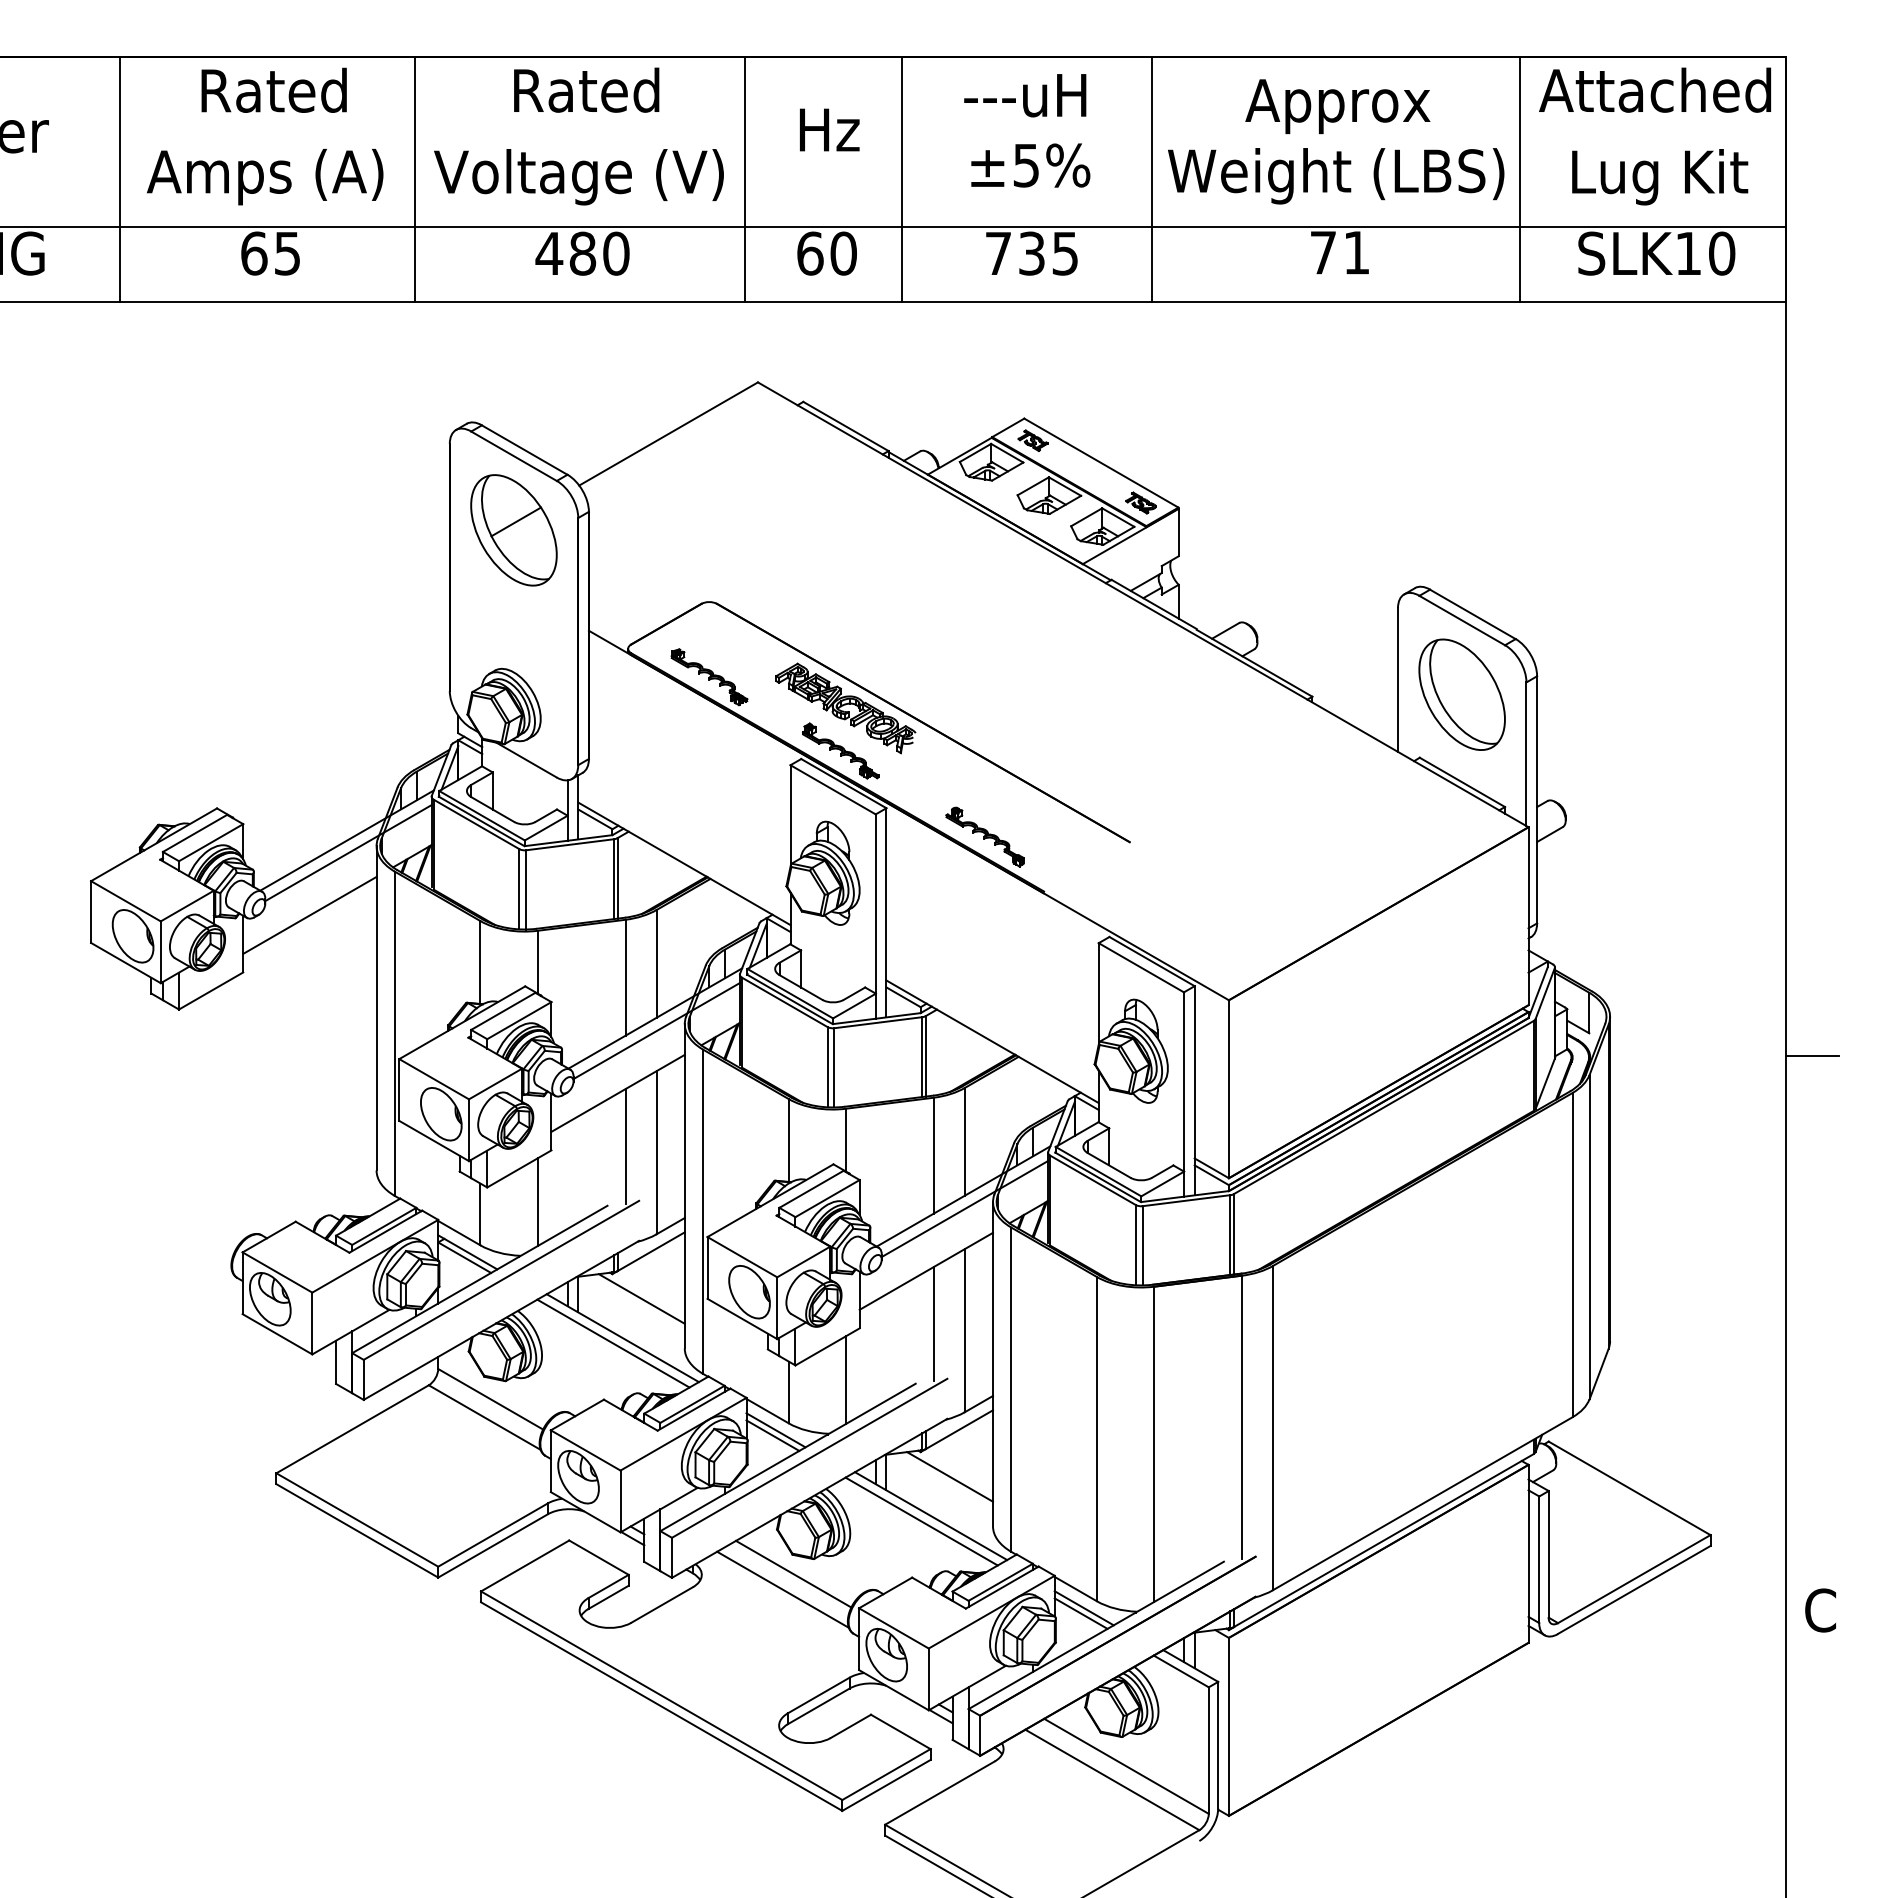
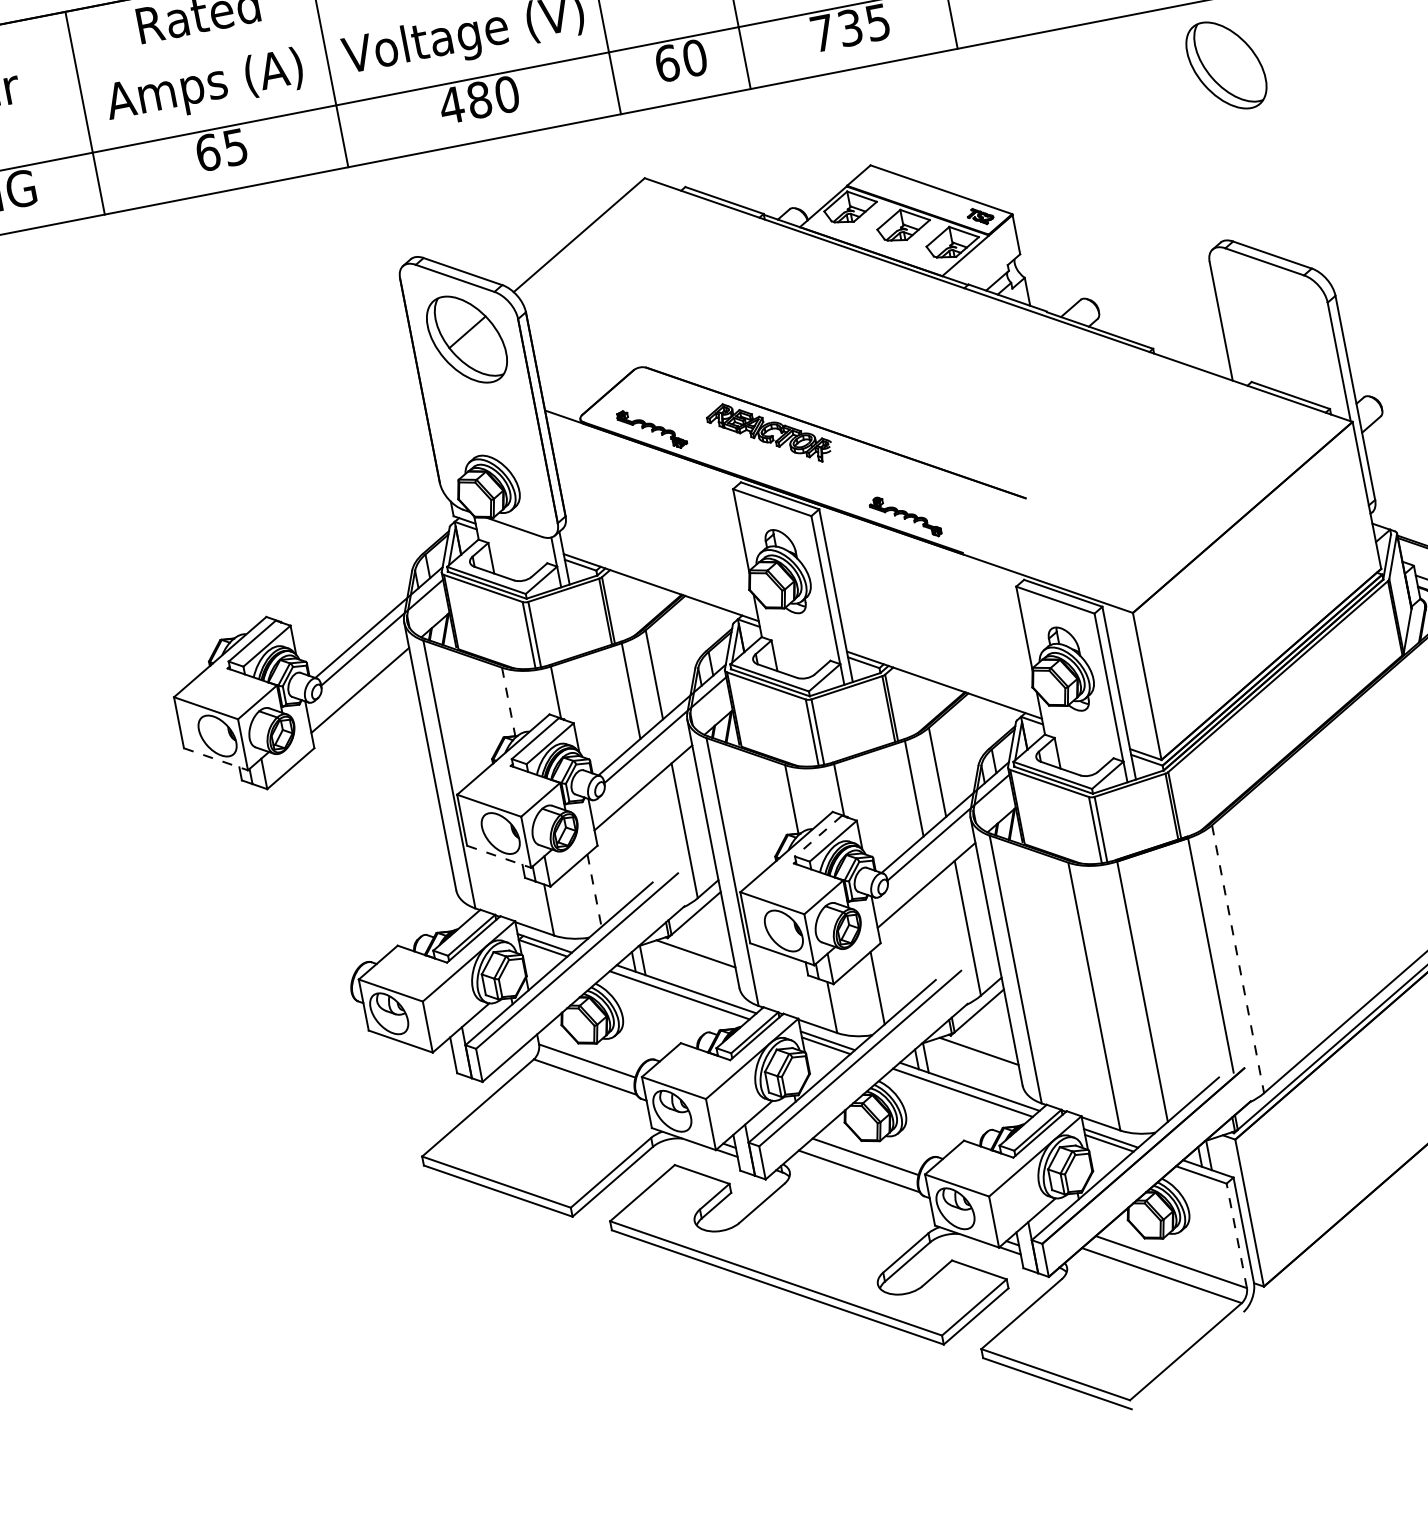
part: (1032, 440) -> (880, 182), removed
part: (1461, 694) -> (1225, 65), moved
part: (840, 750) -> (772, 469), removed
line: (126, 963) -> (216, 759), solid -> dashed
line: (480, 963) -> (508, 702), solid -> dashed
line: (434, 1141) -> (499, 857), solid -> dashed
line: (625, 1146) -> (658, 830), removed
line: (811, 1189) -> (818, 836), solid -> dashed
line: (537, 1202) -> (594, 890), solid -> dashed
line: (933, 1323) -> (940, 927), removed
line: (1273, 1428) -> (1238, 959), solid -> dashed
line: (1208, 1750) -> (1236, 1235), solid -> dashed

